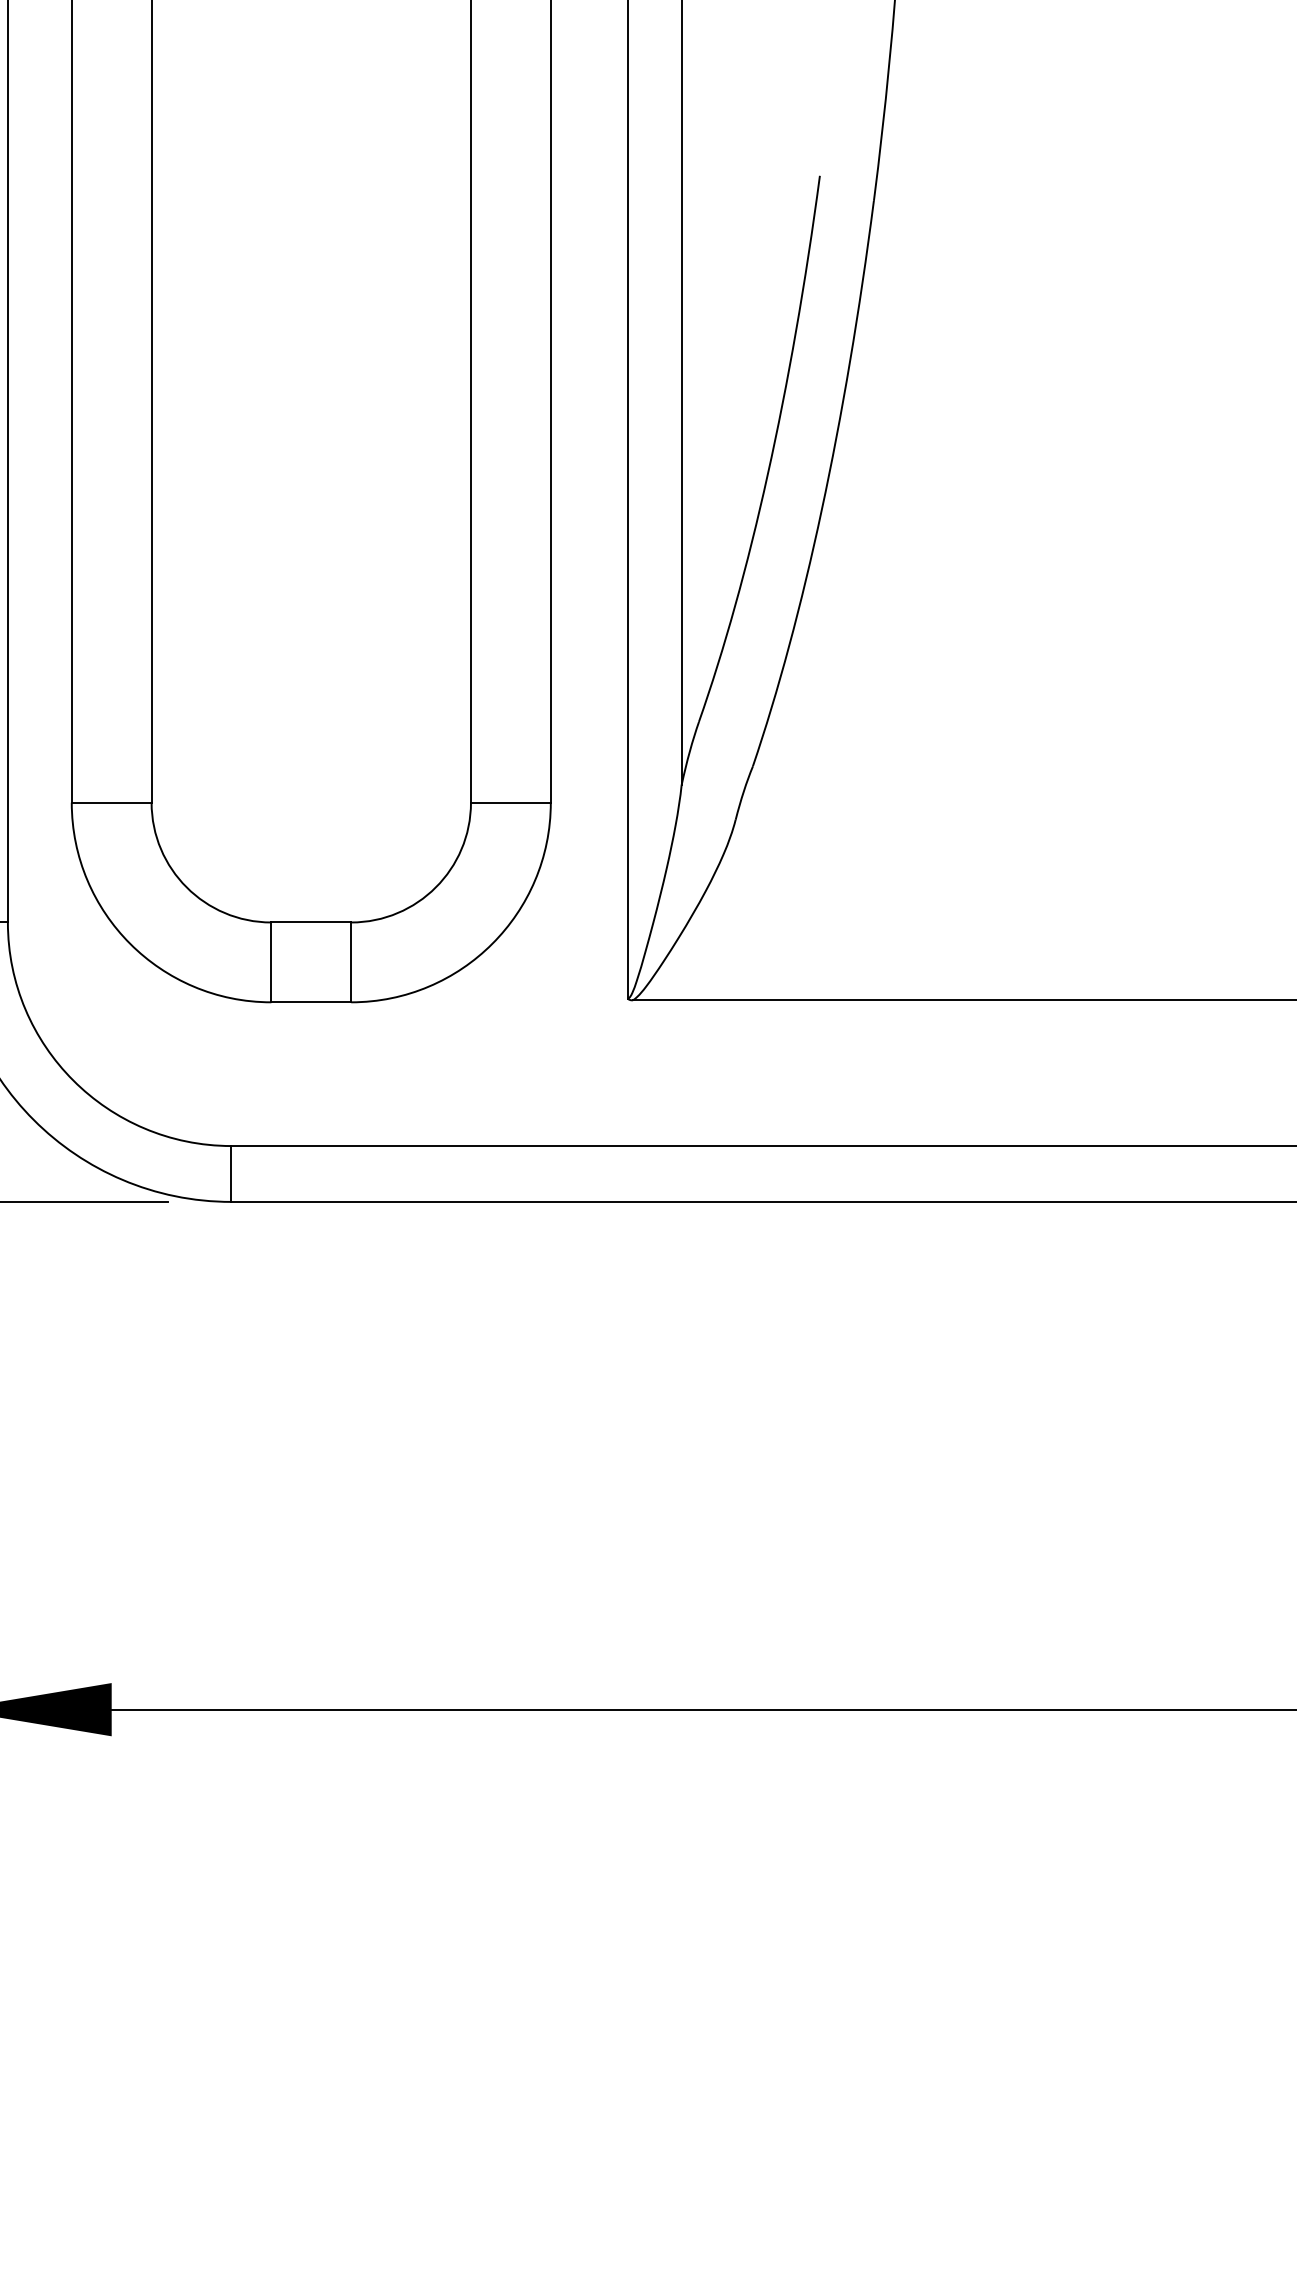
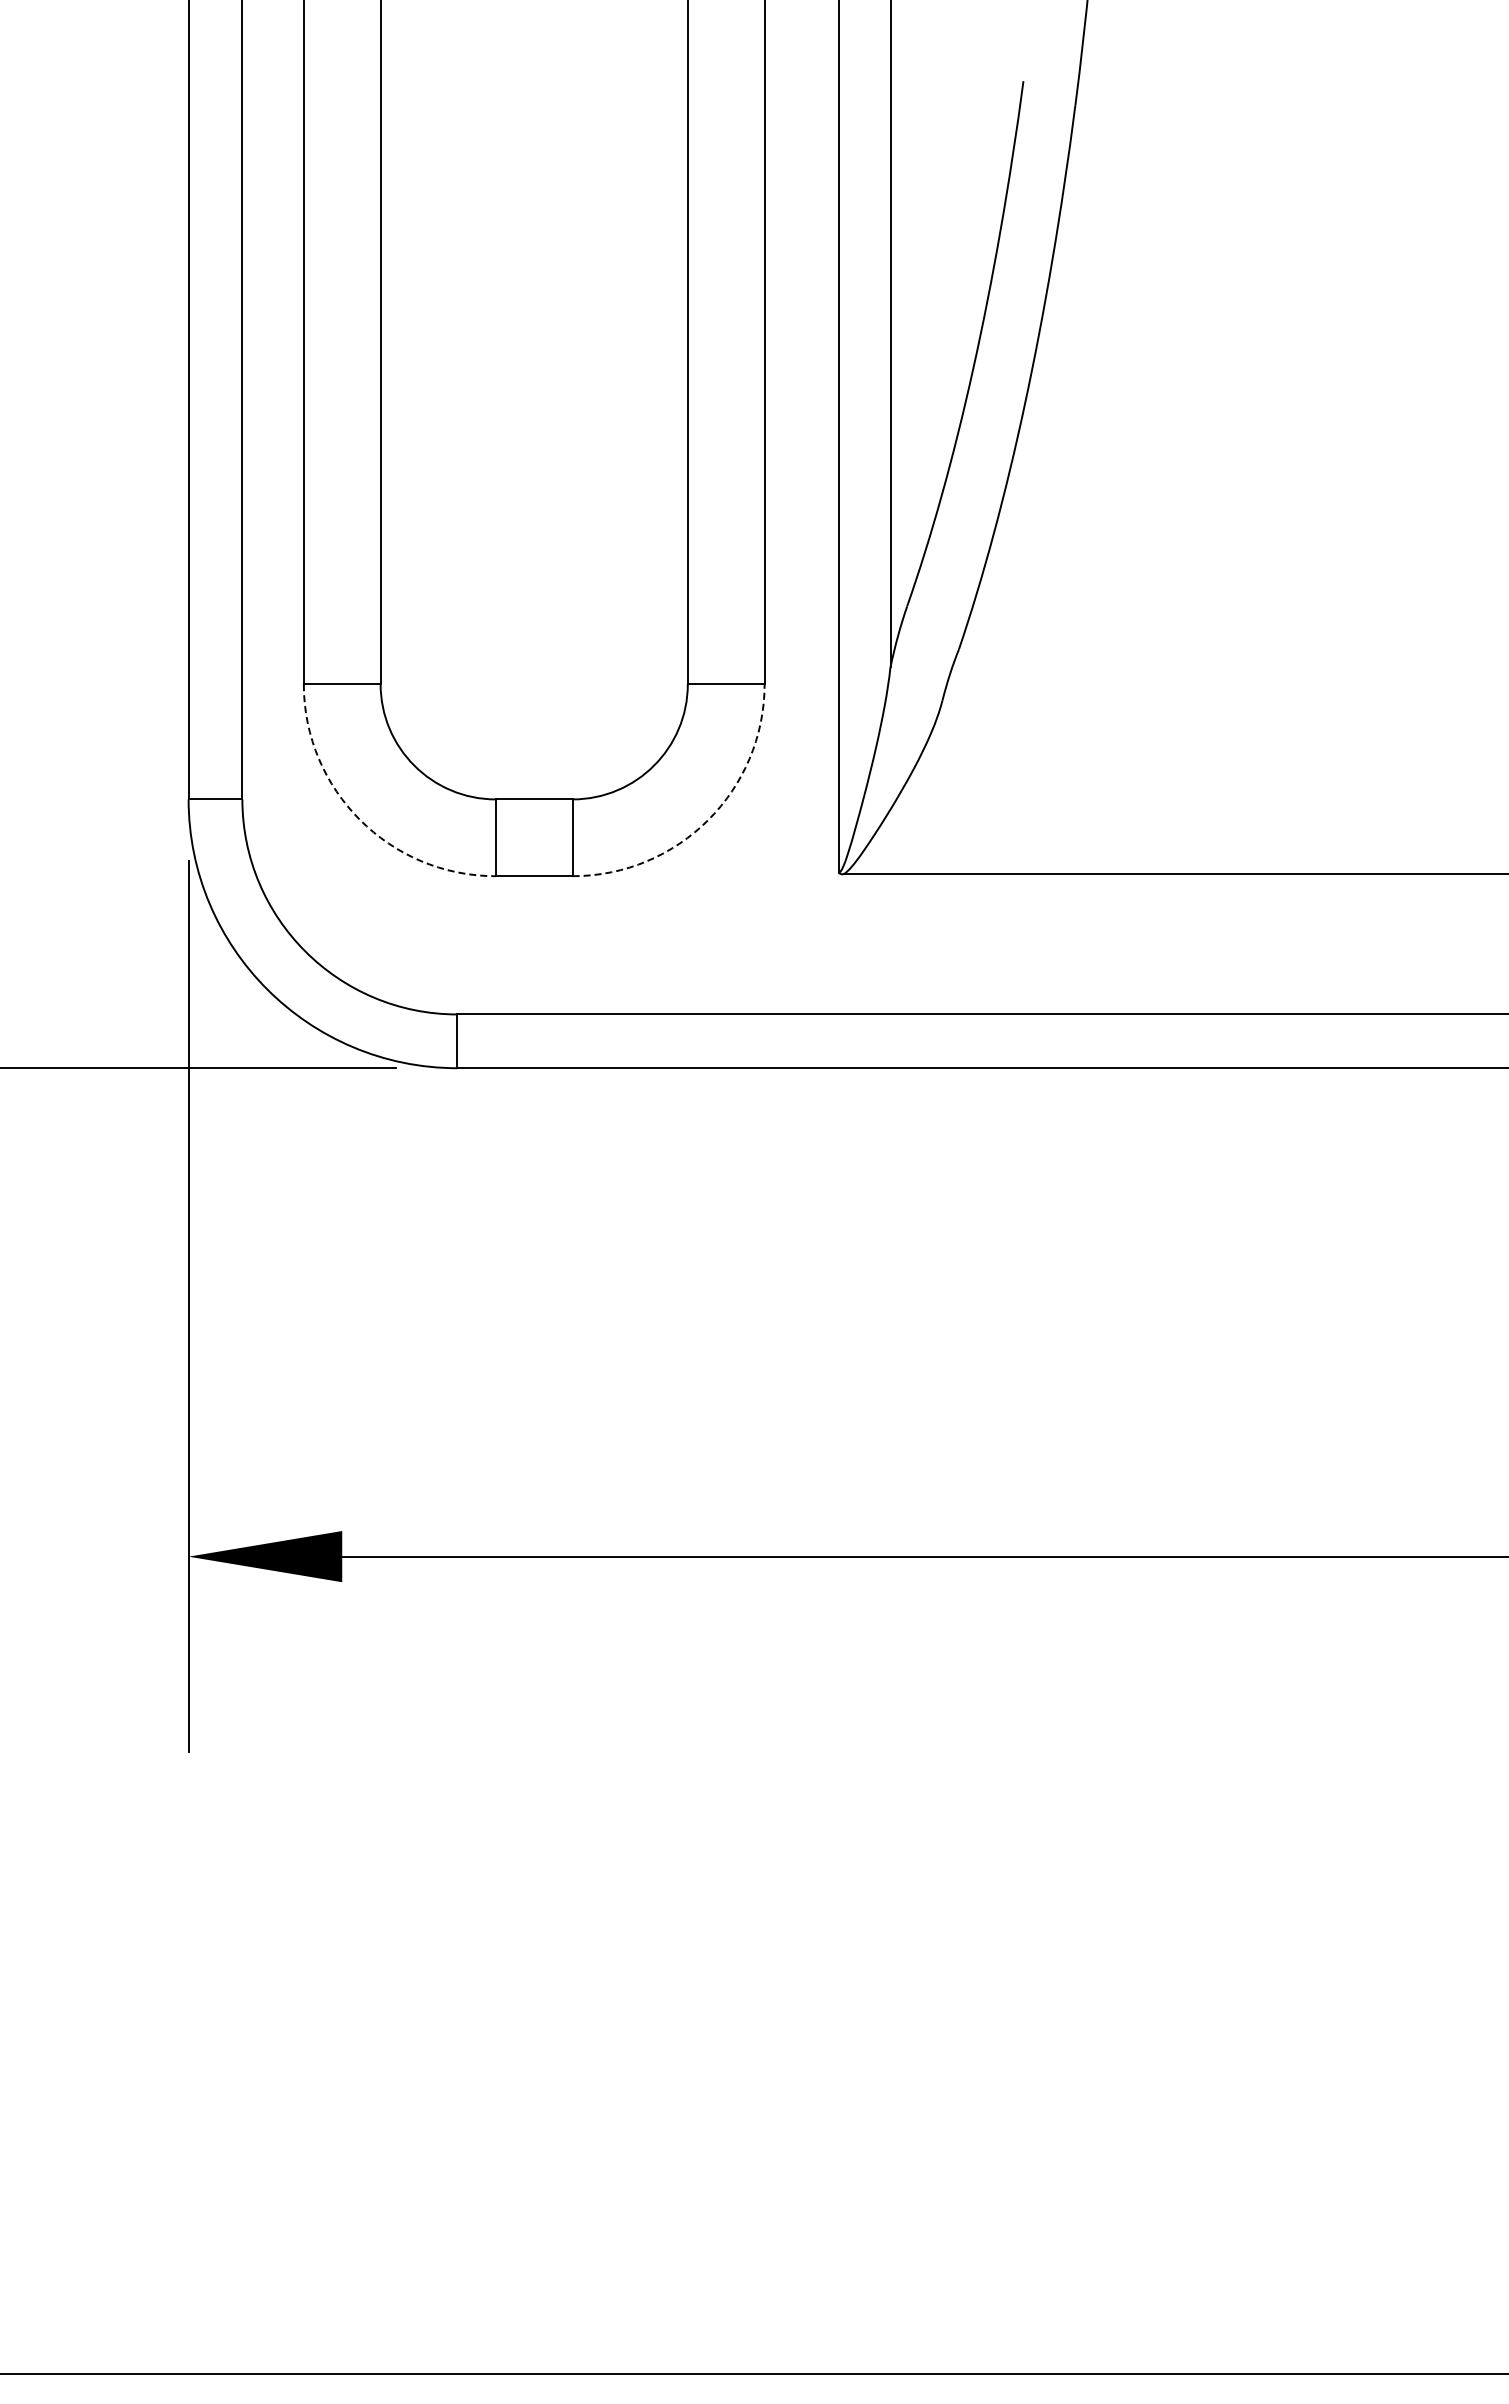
arc: (130, 943) -> (360, 819), solid -> dashed
arc: (492, 943) -> (708, 819), solid -> dashed

